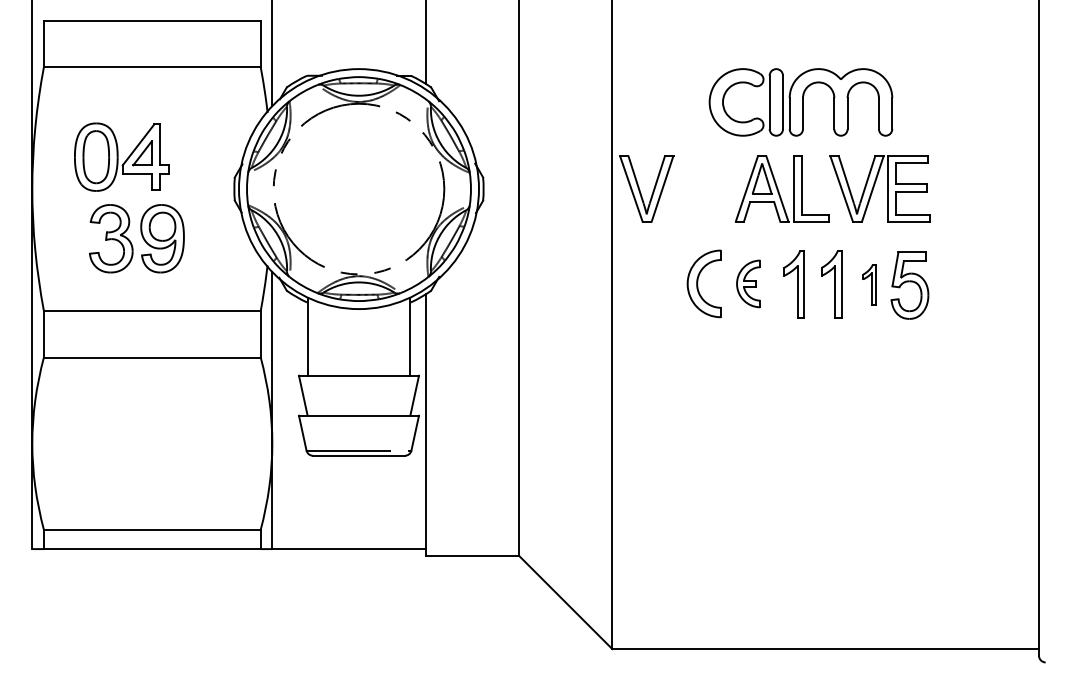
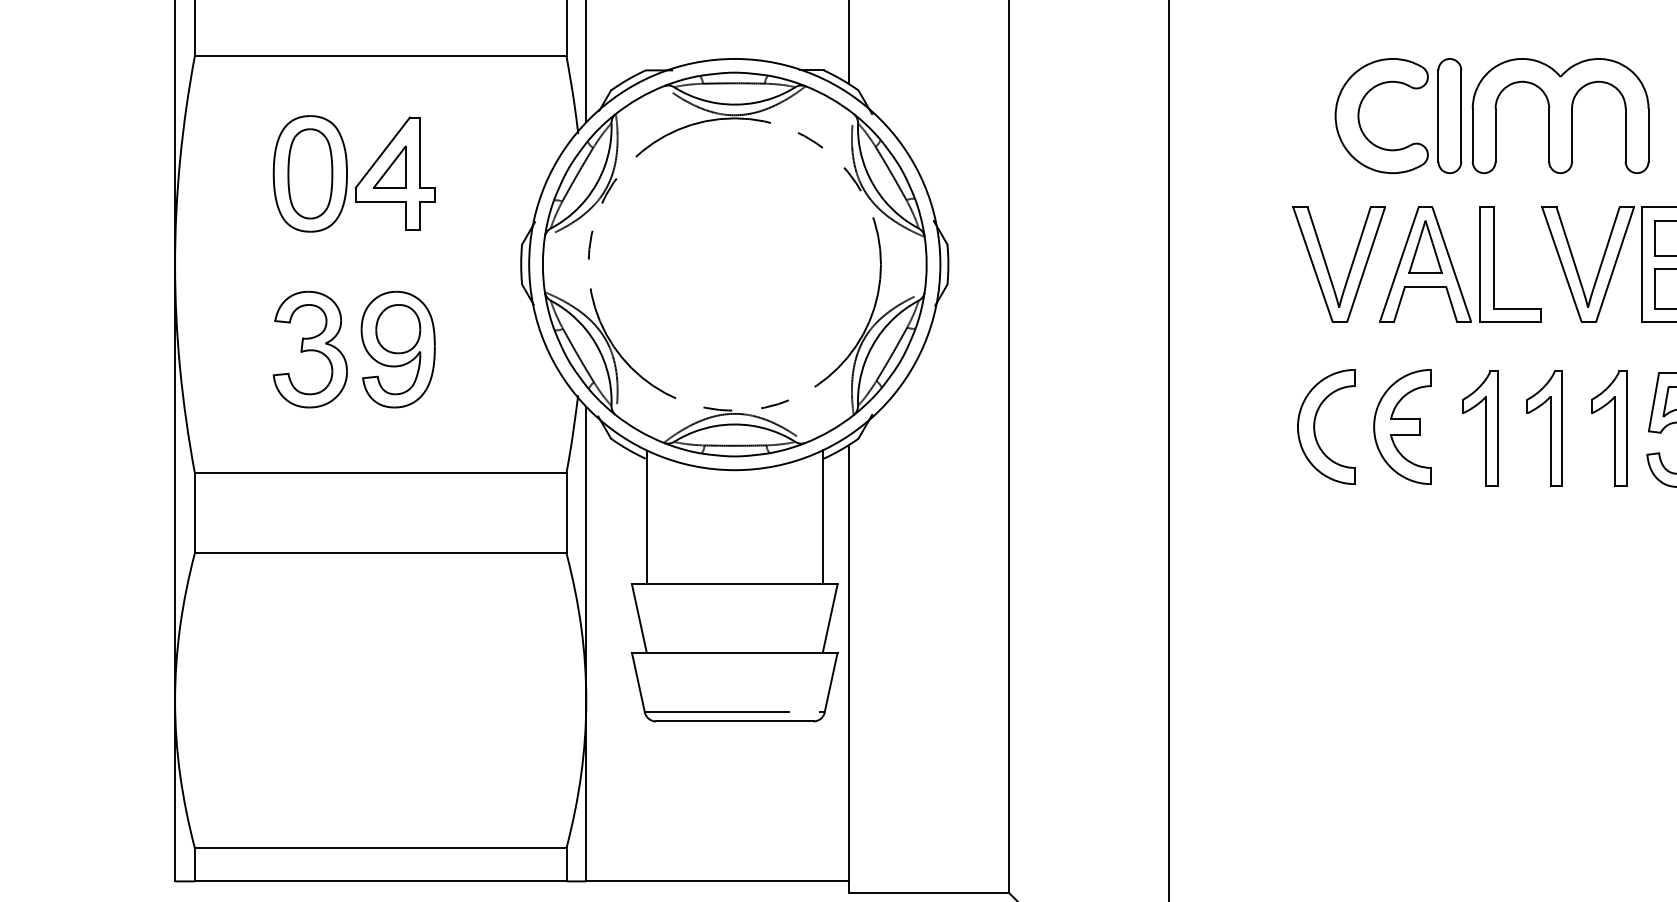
part: (121, 156) -> (353, 172), moved
part: (640, 189) -> (1328, 265), moved
part: (748, 283) -> (1402, 426), size x1.43
part: (869, 284) -> (1609, 428), size x1.67

